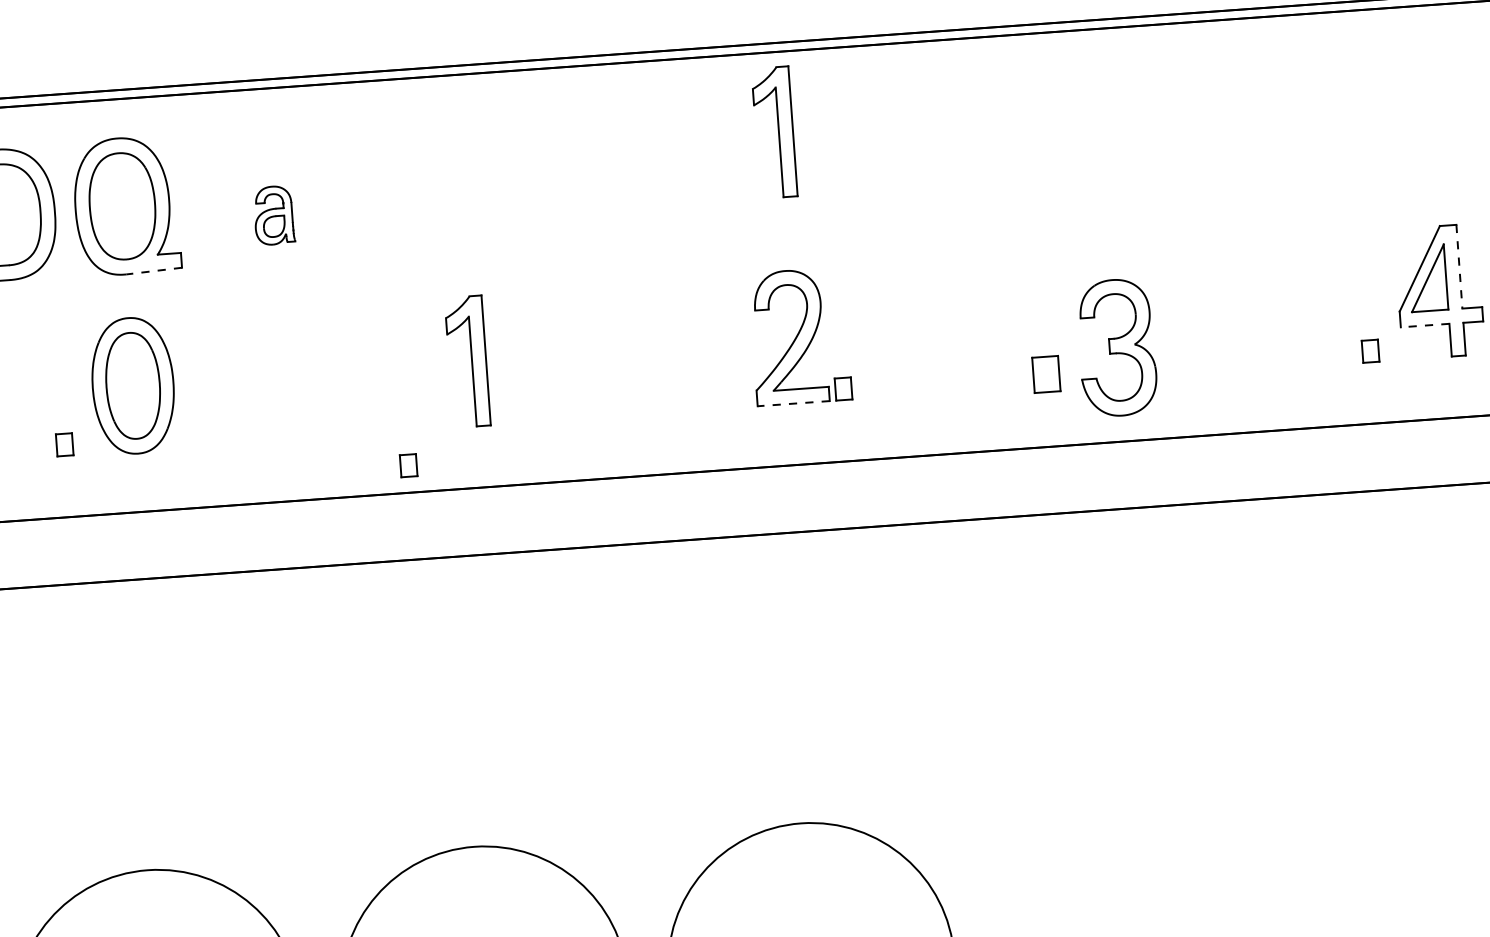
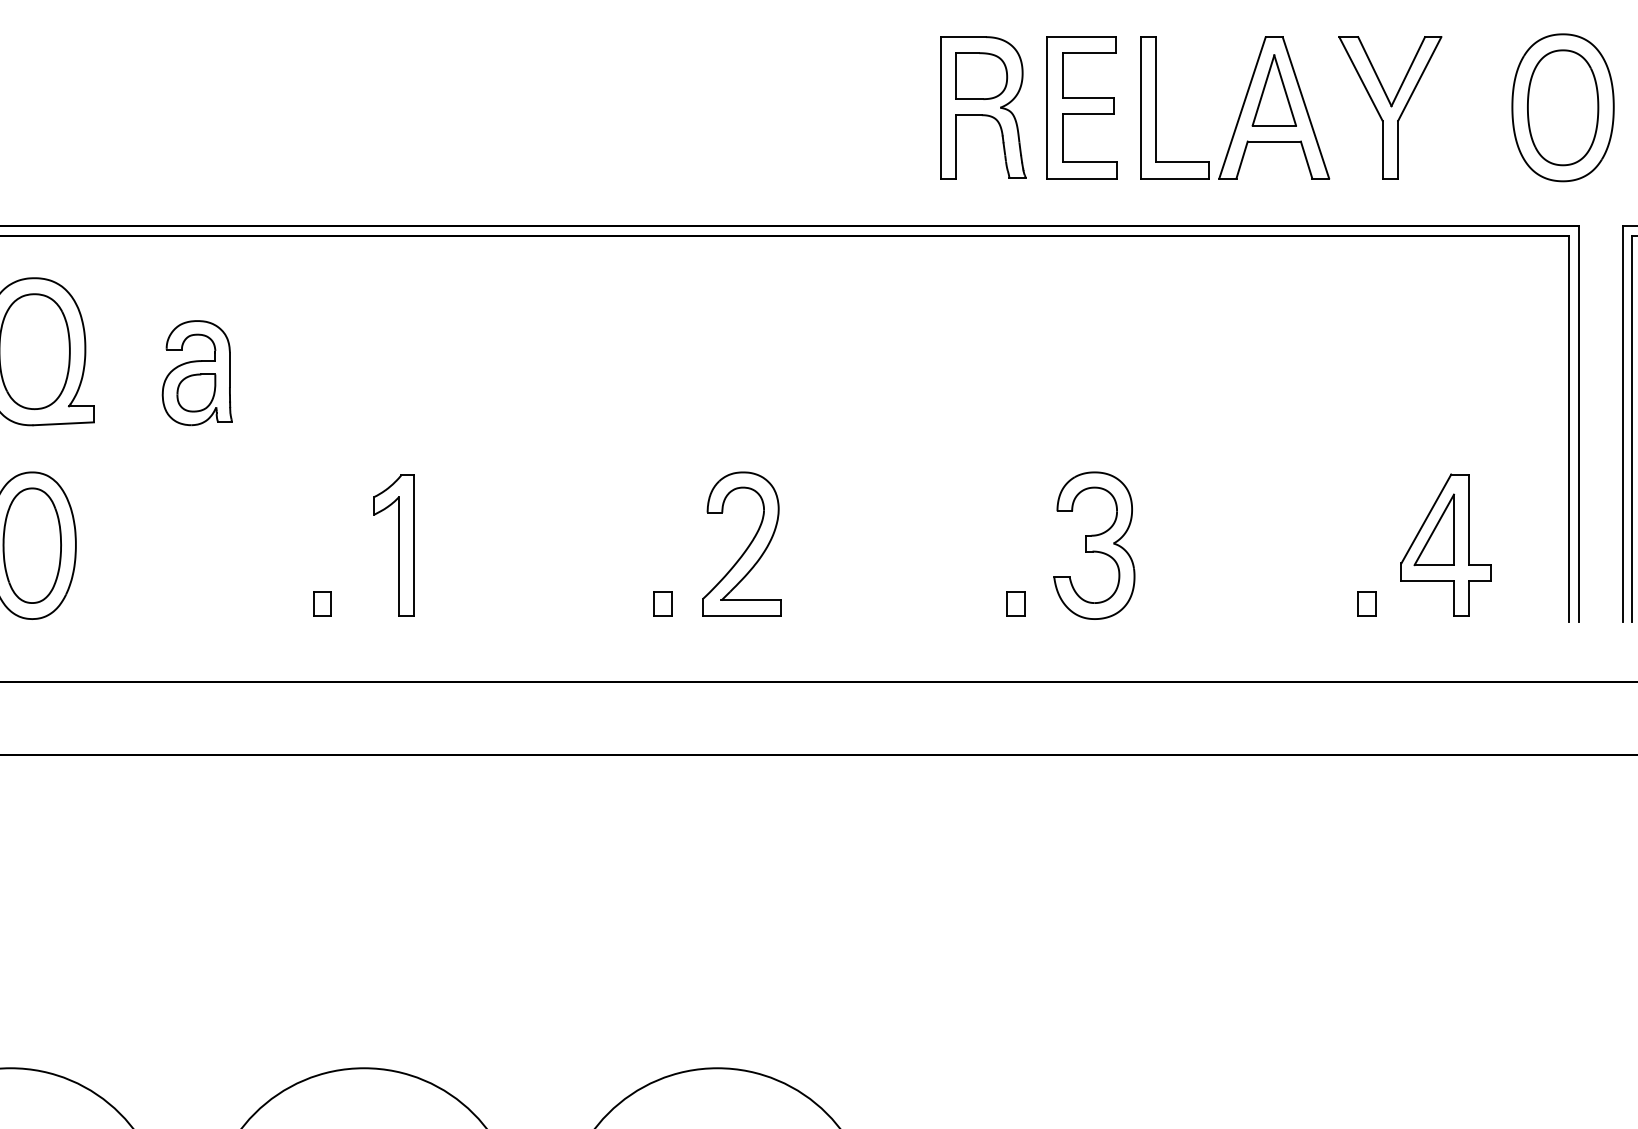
part: (773, 132) -> (741, 322), removed
part: (273, 215) -> (196, 373), size x1.67
line: (1459, 267) -> (1469, 520), dashed -> solid
line: (153, 270) -> (63, 423), dashed -> solid
line: (1424, 325) -> (1427, 580), dashed -> solid
part: (1117, 347) -> (1094, 545), moved
part: (1045, 374) -> (1015, 603), size x0.62
part: (843, 388) -> (662, 603), moved
line: (793, 403) -> (741, 615), dashed -> solid
part: (408, 465) -> (322, 603), moved

